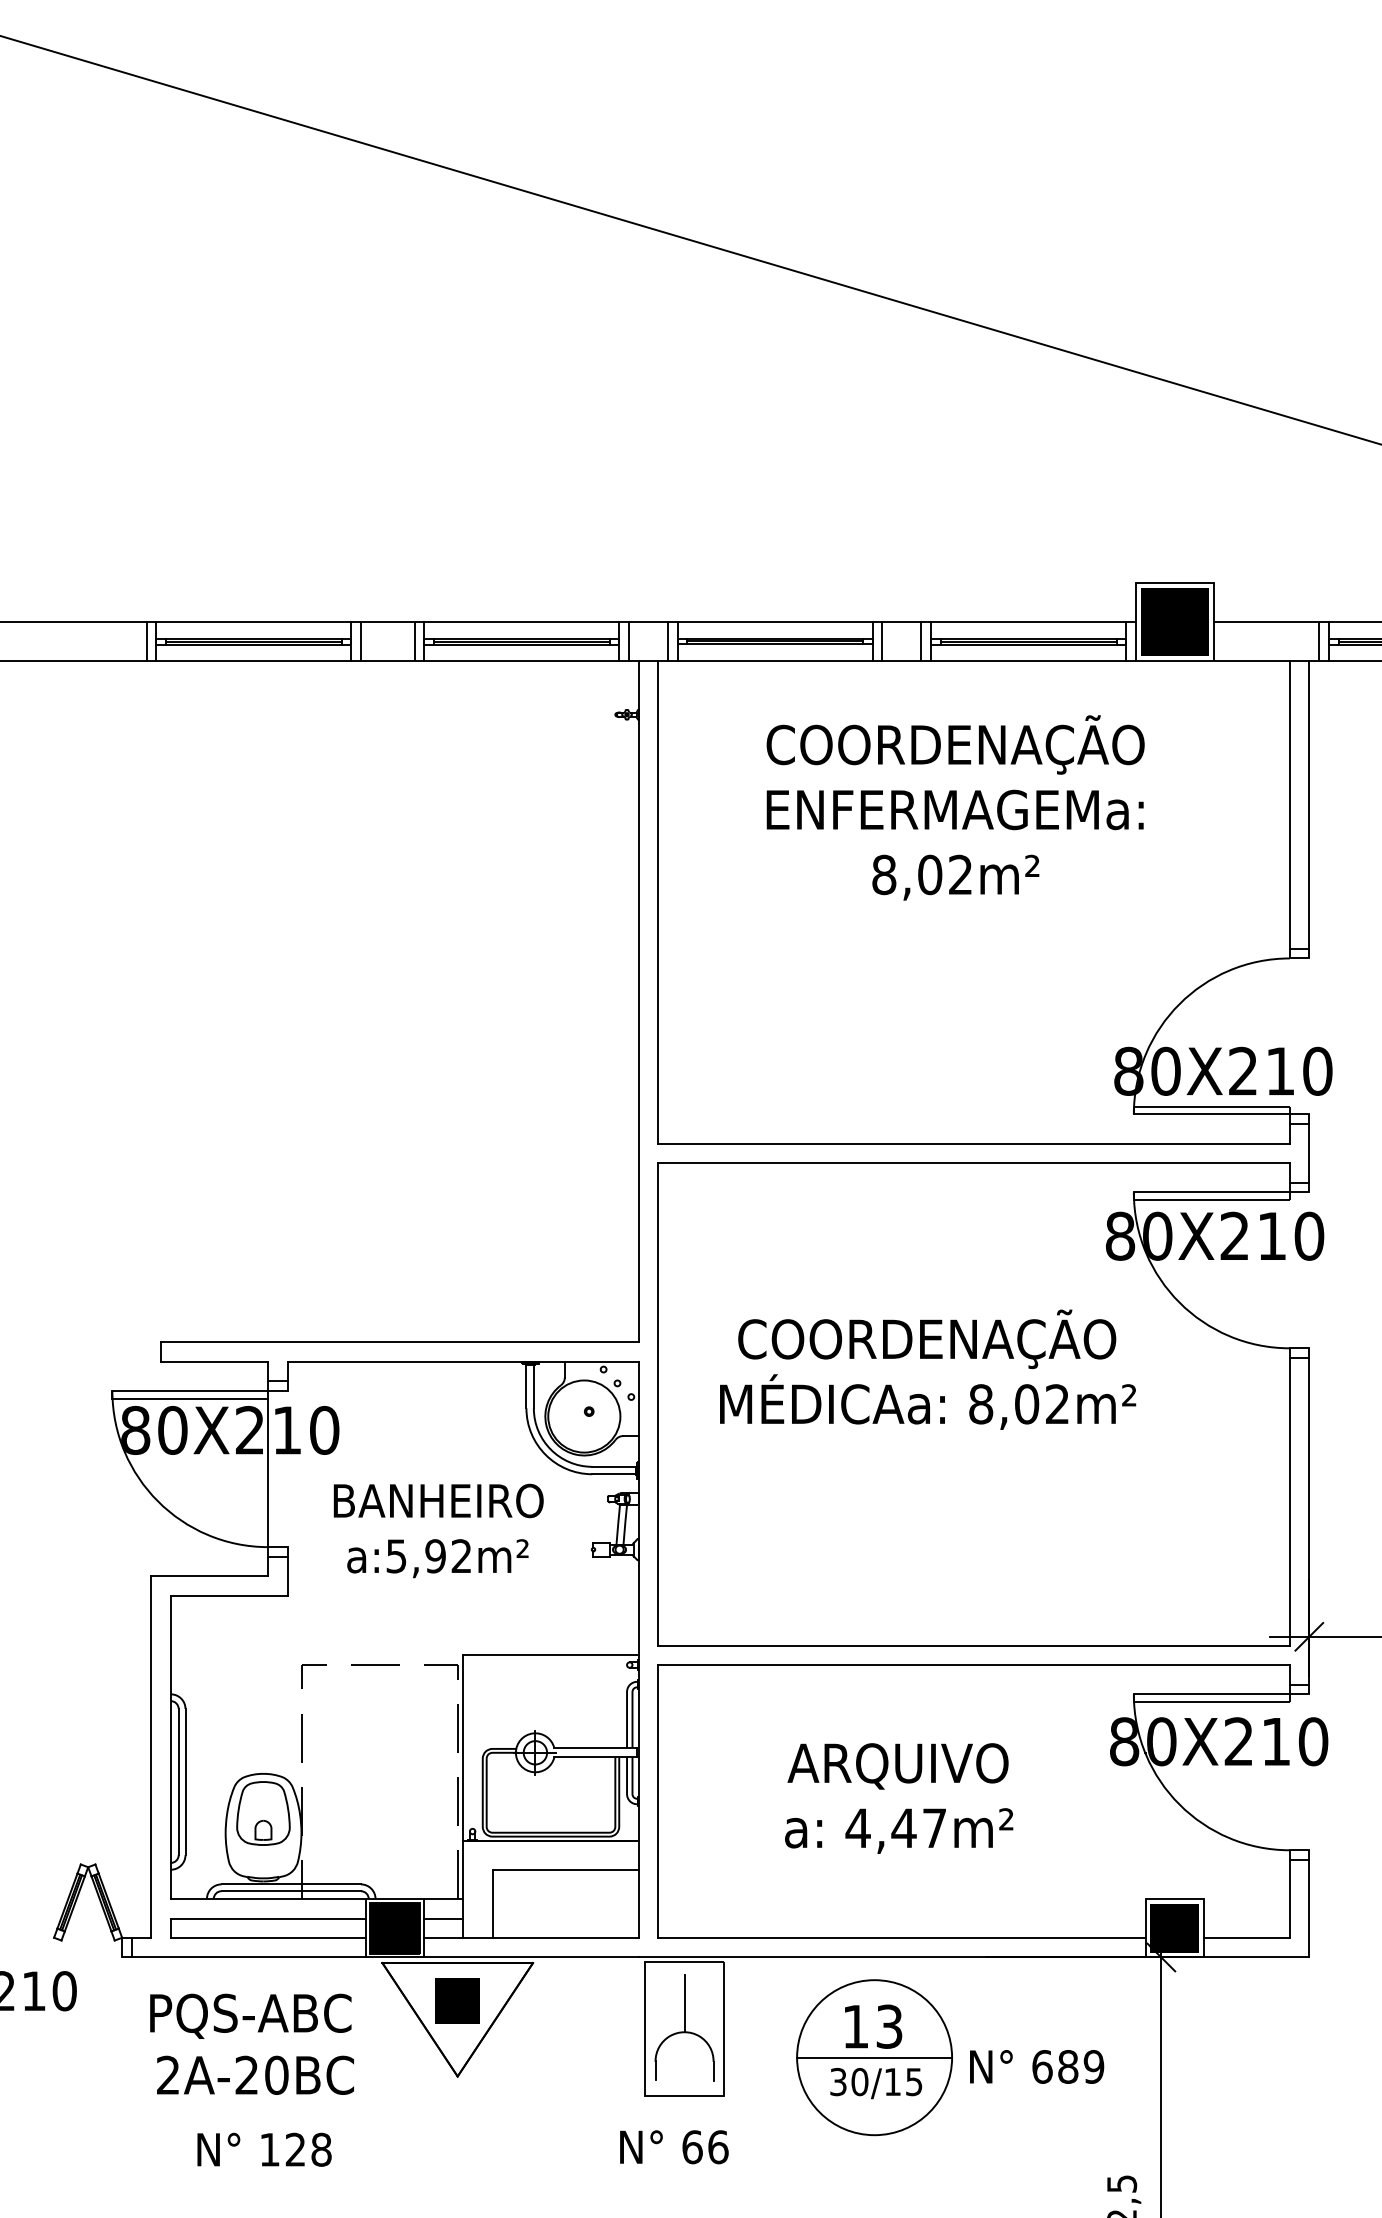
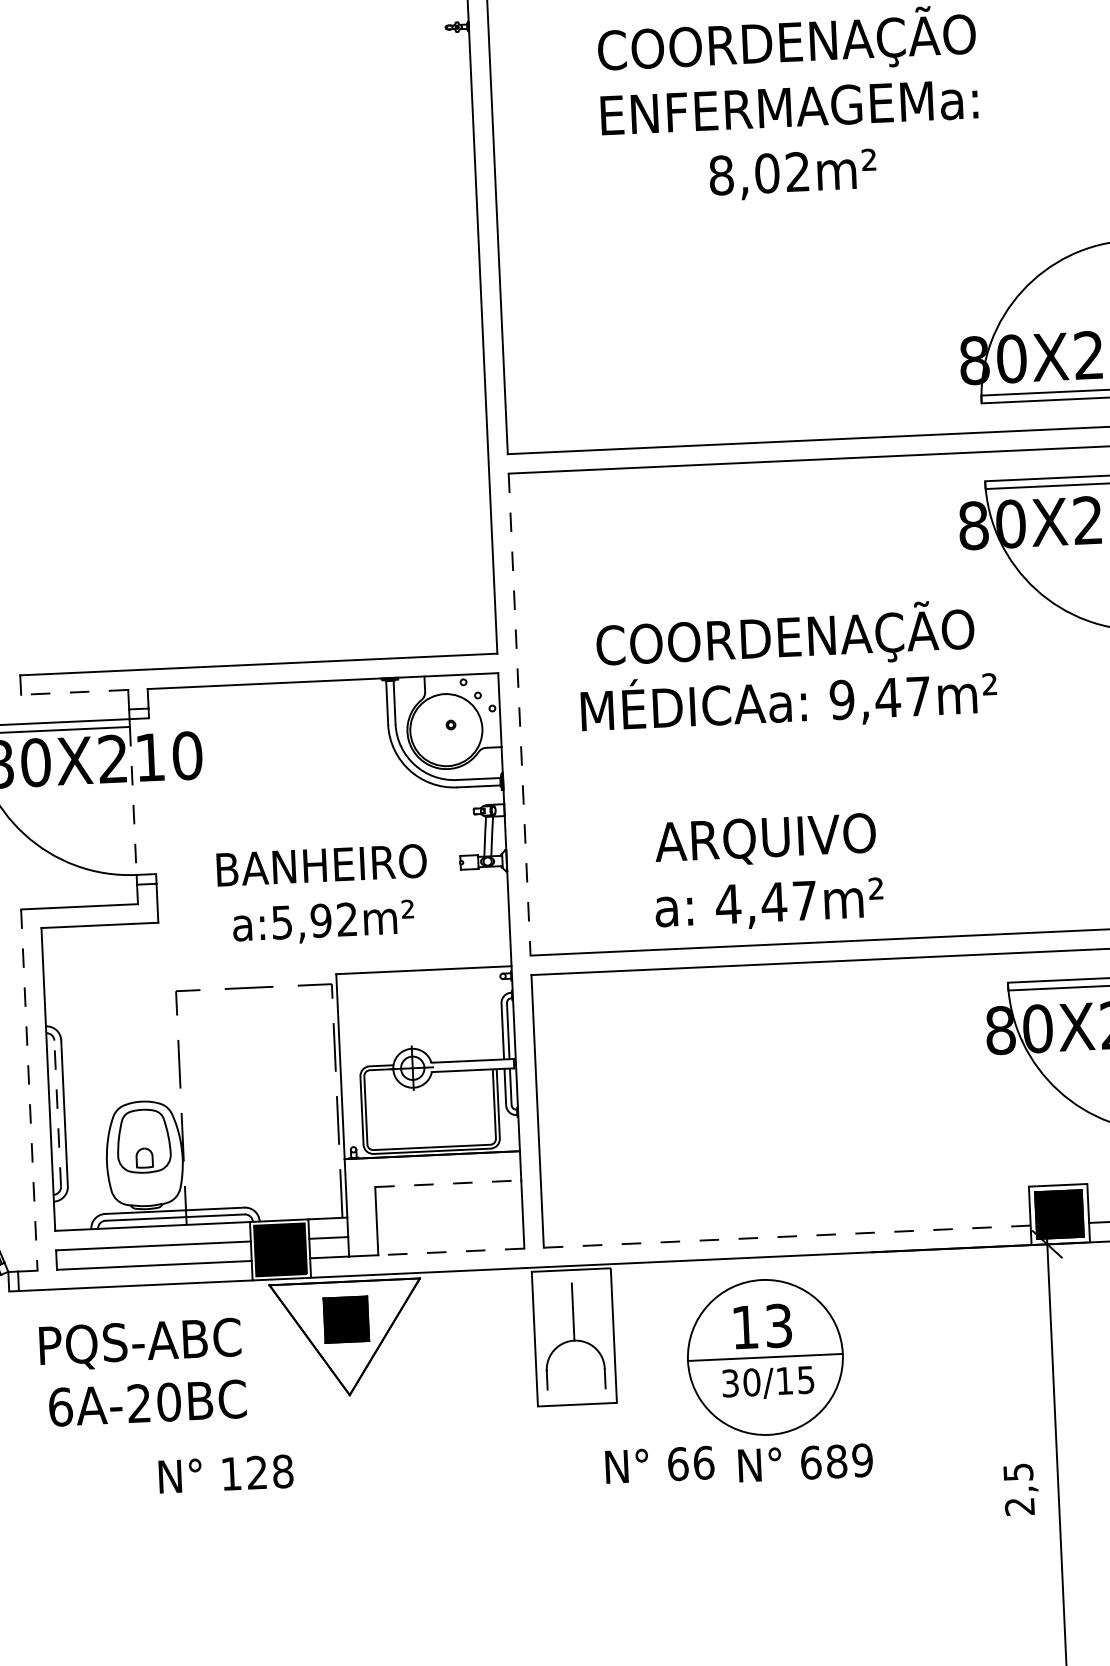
line: (214, 1361) -> (74, 691), solid -> dashed
line: (658, 1404) -> (519, 714), solid -> dashed
text: (1018, 1404) -> (879, 698), 8,02m² -> 9,47m²
line: (268, 1473) -> (133, 801), solid -> dashed
text: (438, 1530) -> (322, 894), moved
line: (151, 1757) -> (29, 1090), solid -> dashed
line: (178, 1781) -> (57, 1113), solid -> dashed
text: (899, 1798) -> (768, 872), moved
line: (566, 1869) -> (449, 1183), solid -> dashed
line: (565, 1937) -> (451, 1251), solid -> dashed
line: (901, 1937) -> (786, 1236), solid -> dashed
text: (1037, 2066) -> (806, 1462), moved
text: (168, 2074) -> (60, 1406), 2A-20BC -> 6A-20BC
text: (674, 2147) -> (660, 1465), moved
text: (264, 2149) -> (226, 1473), moved

